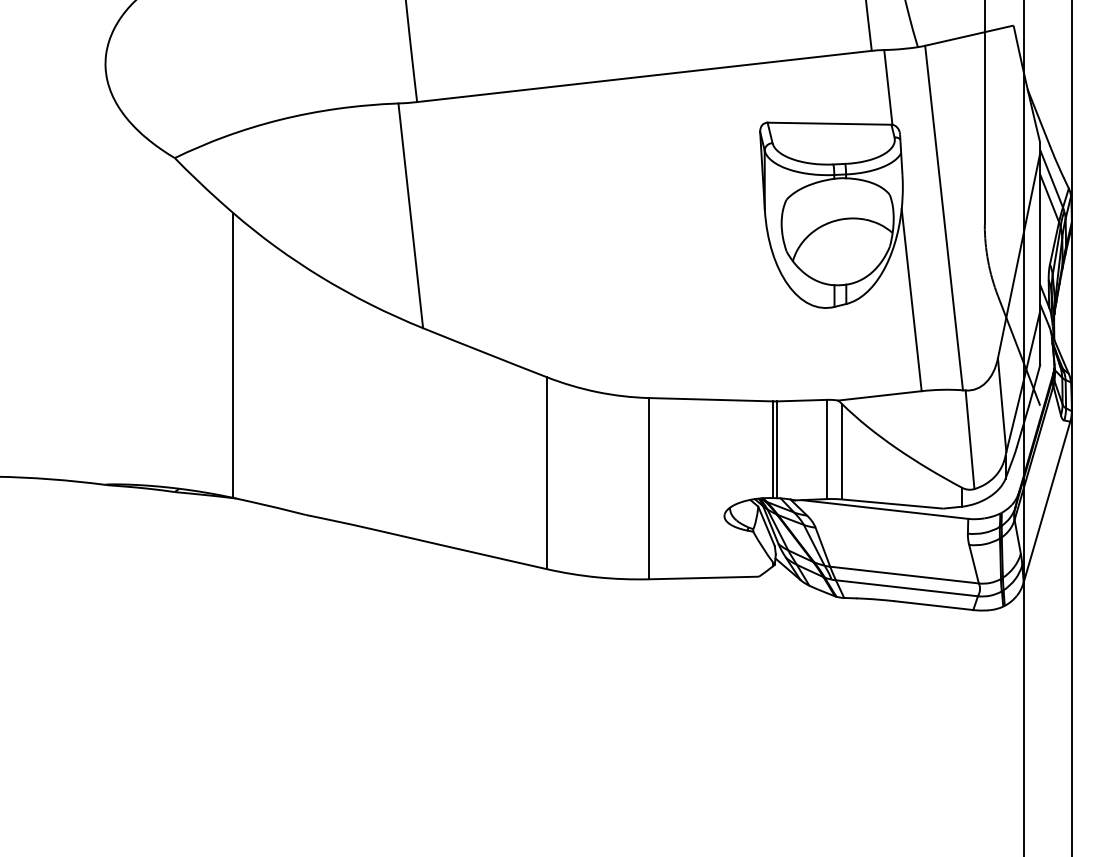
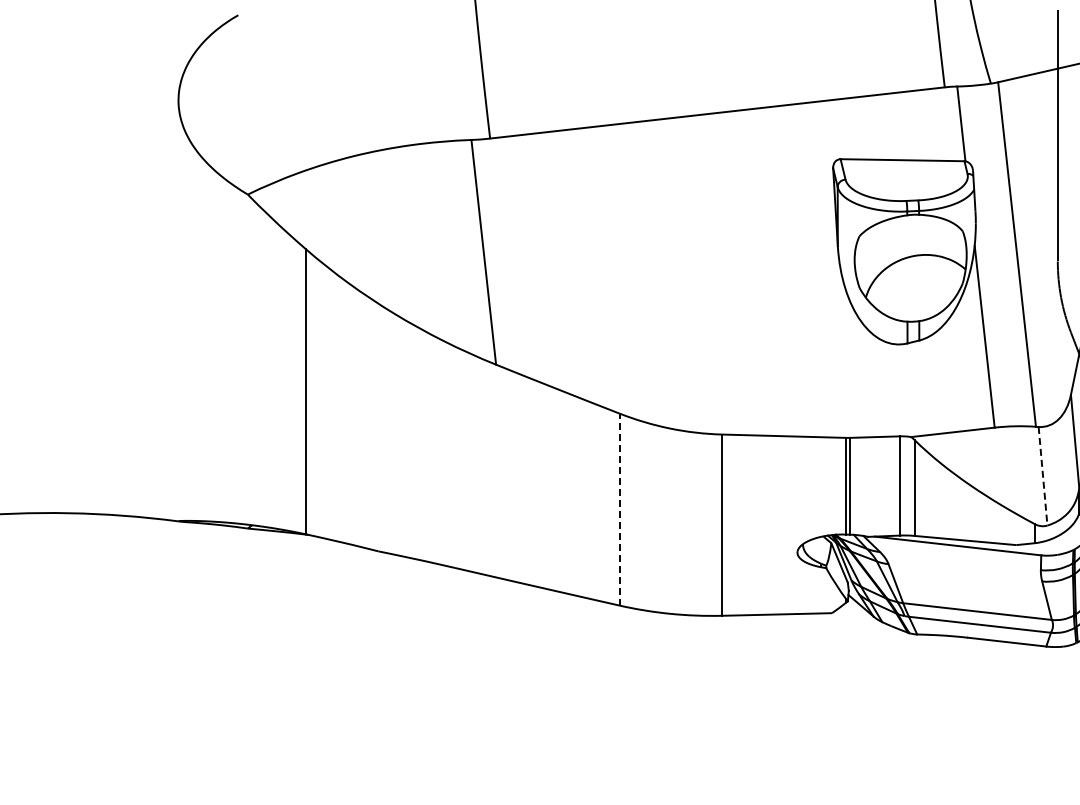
line: (970, 440) -> (1043, 476), solid -> dashed
line: (546, 473) -> (619, 509), solid -> dashed

